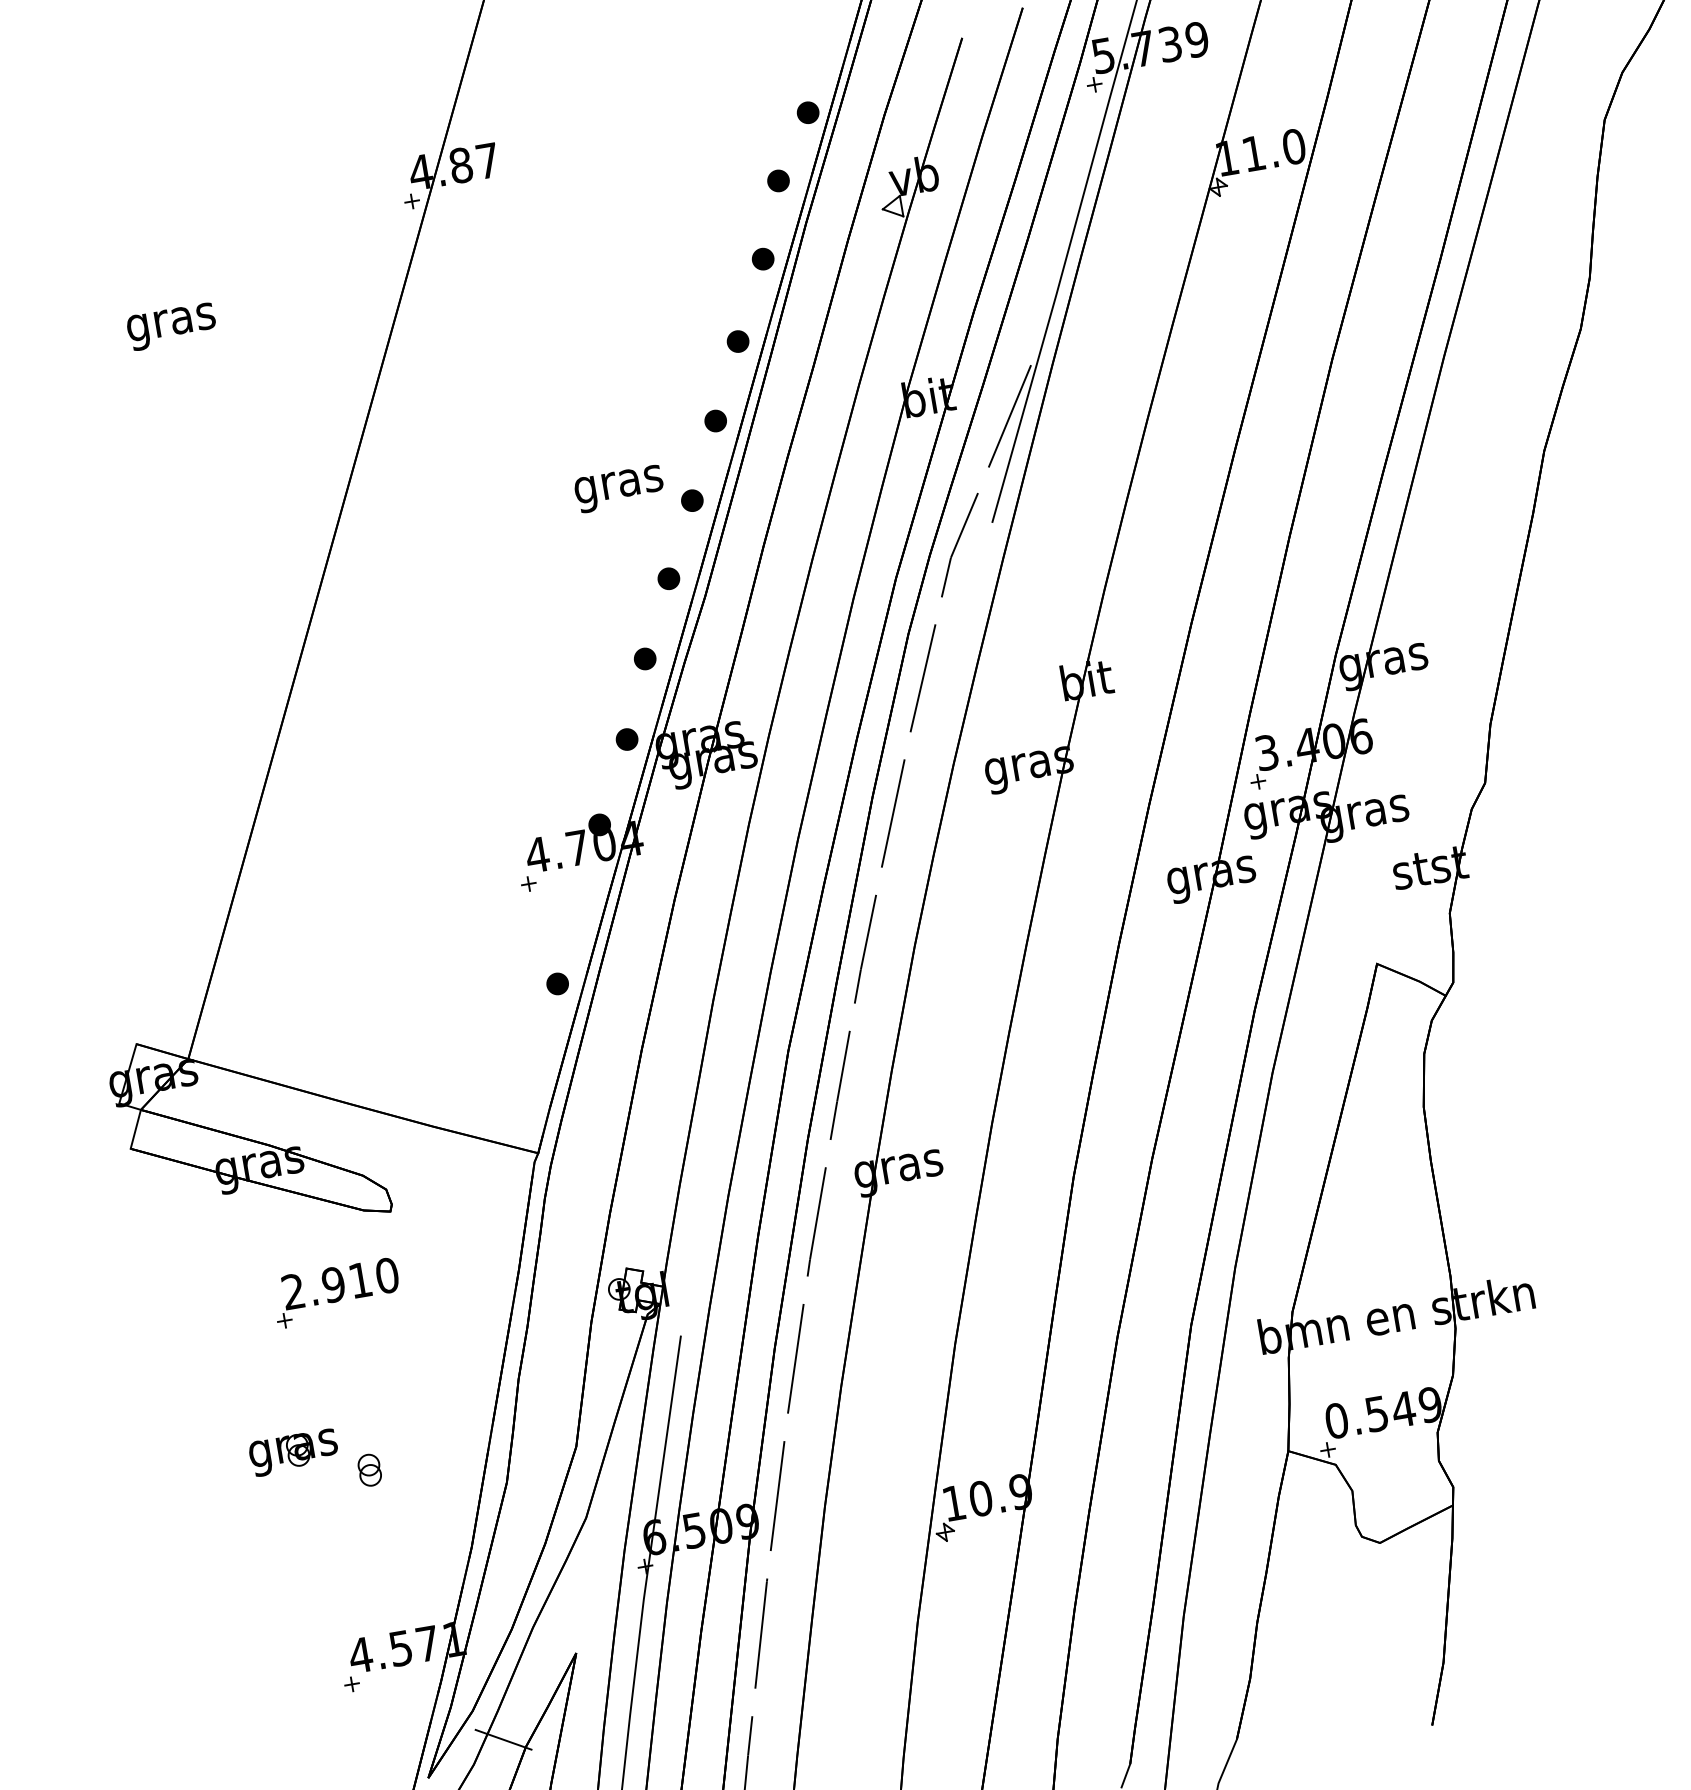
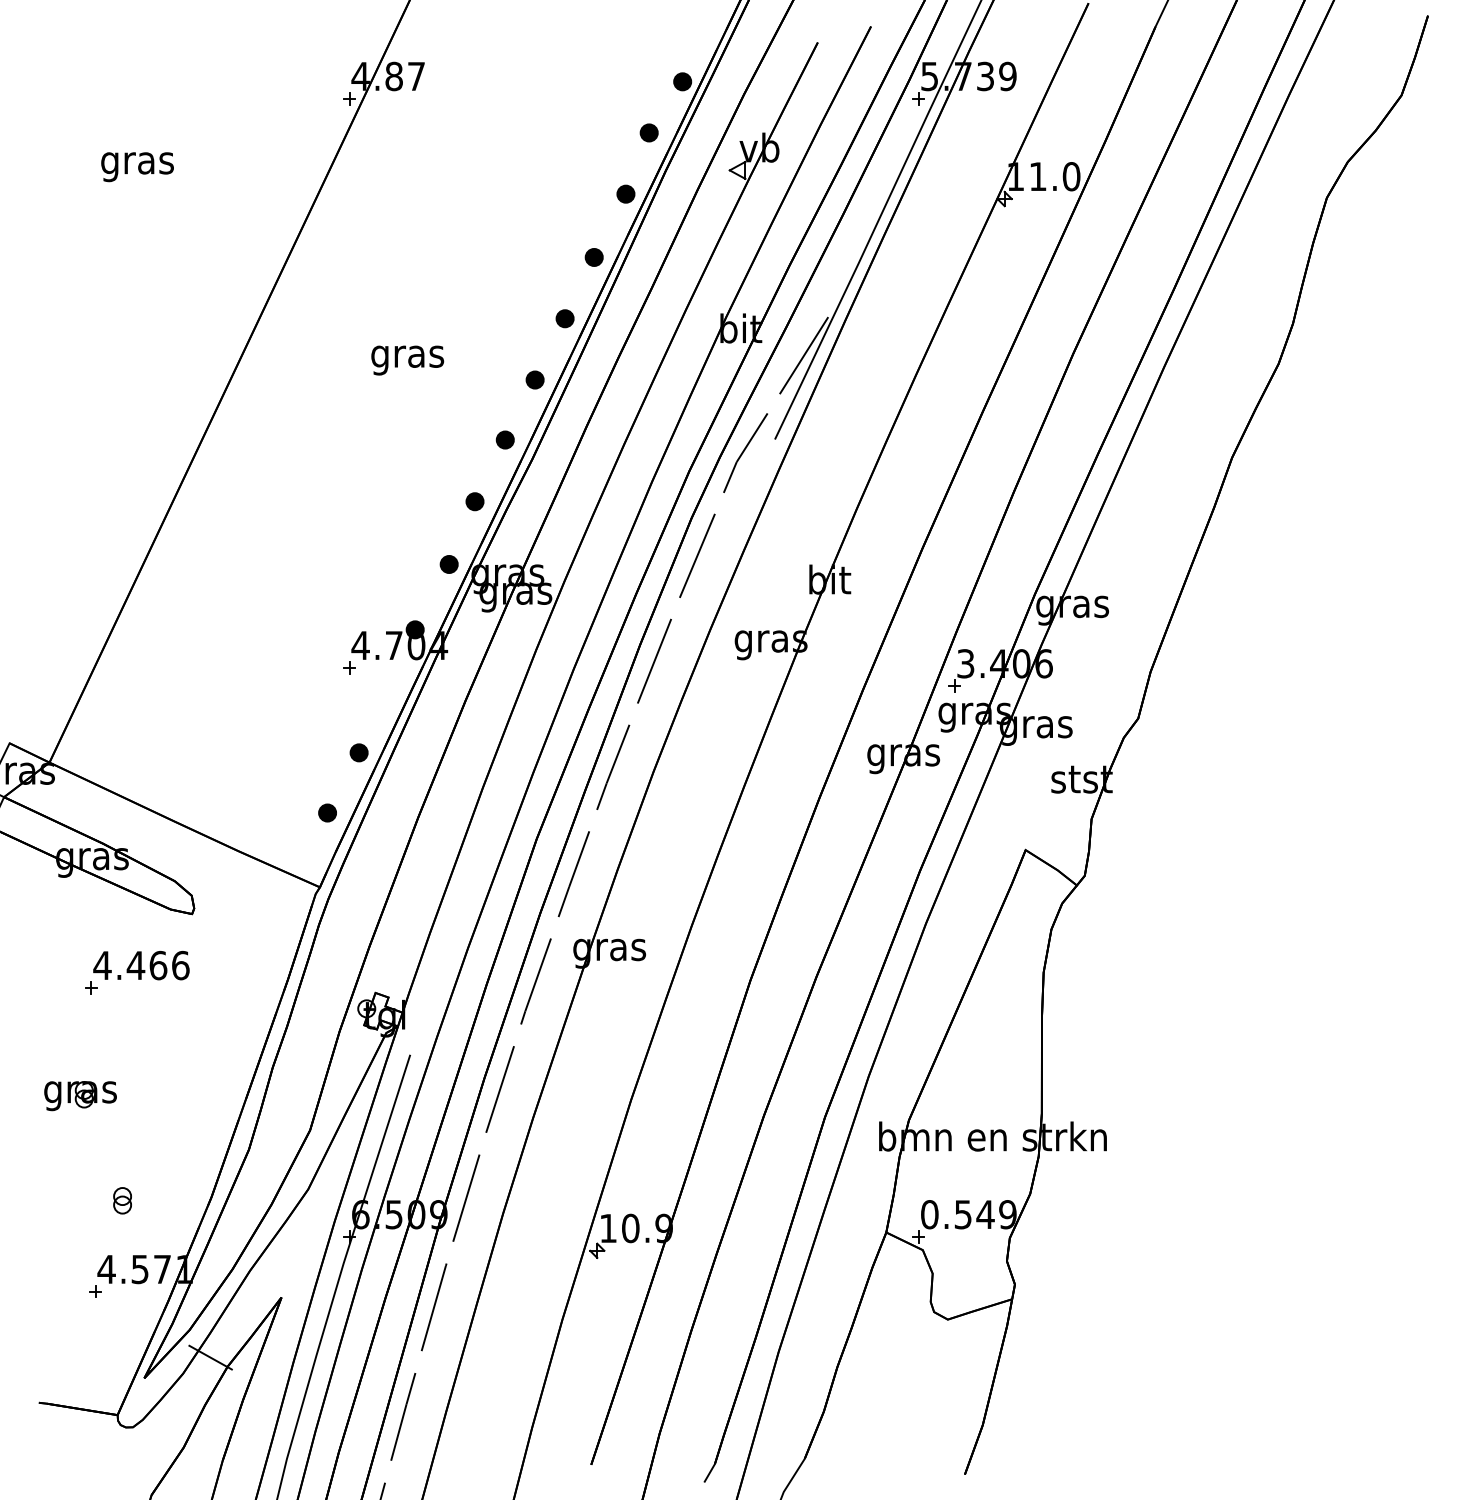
text: (619, 489) -> (407, 360), moved
part: (531, 1061) -> (327, 812), added
text: (340, 1283) -> (141, 965), 2.910 -> 4.466
part: (369, 1469) -> (122, 1200), moved

